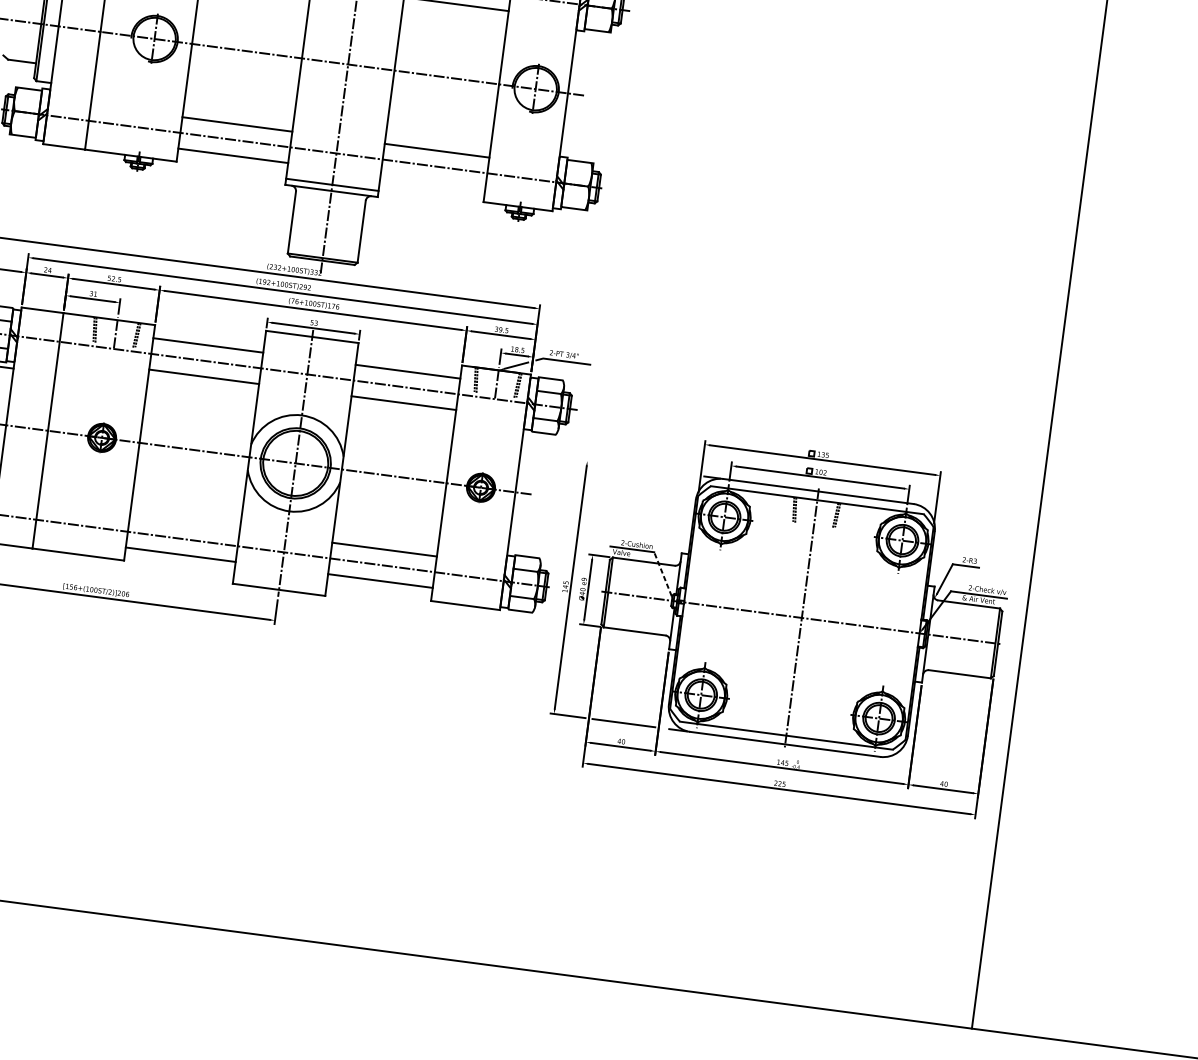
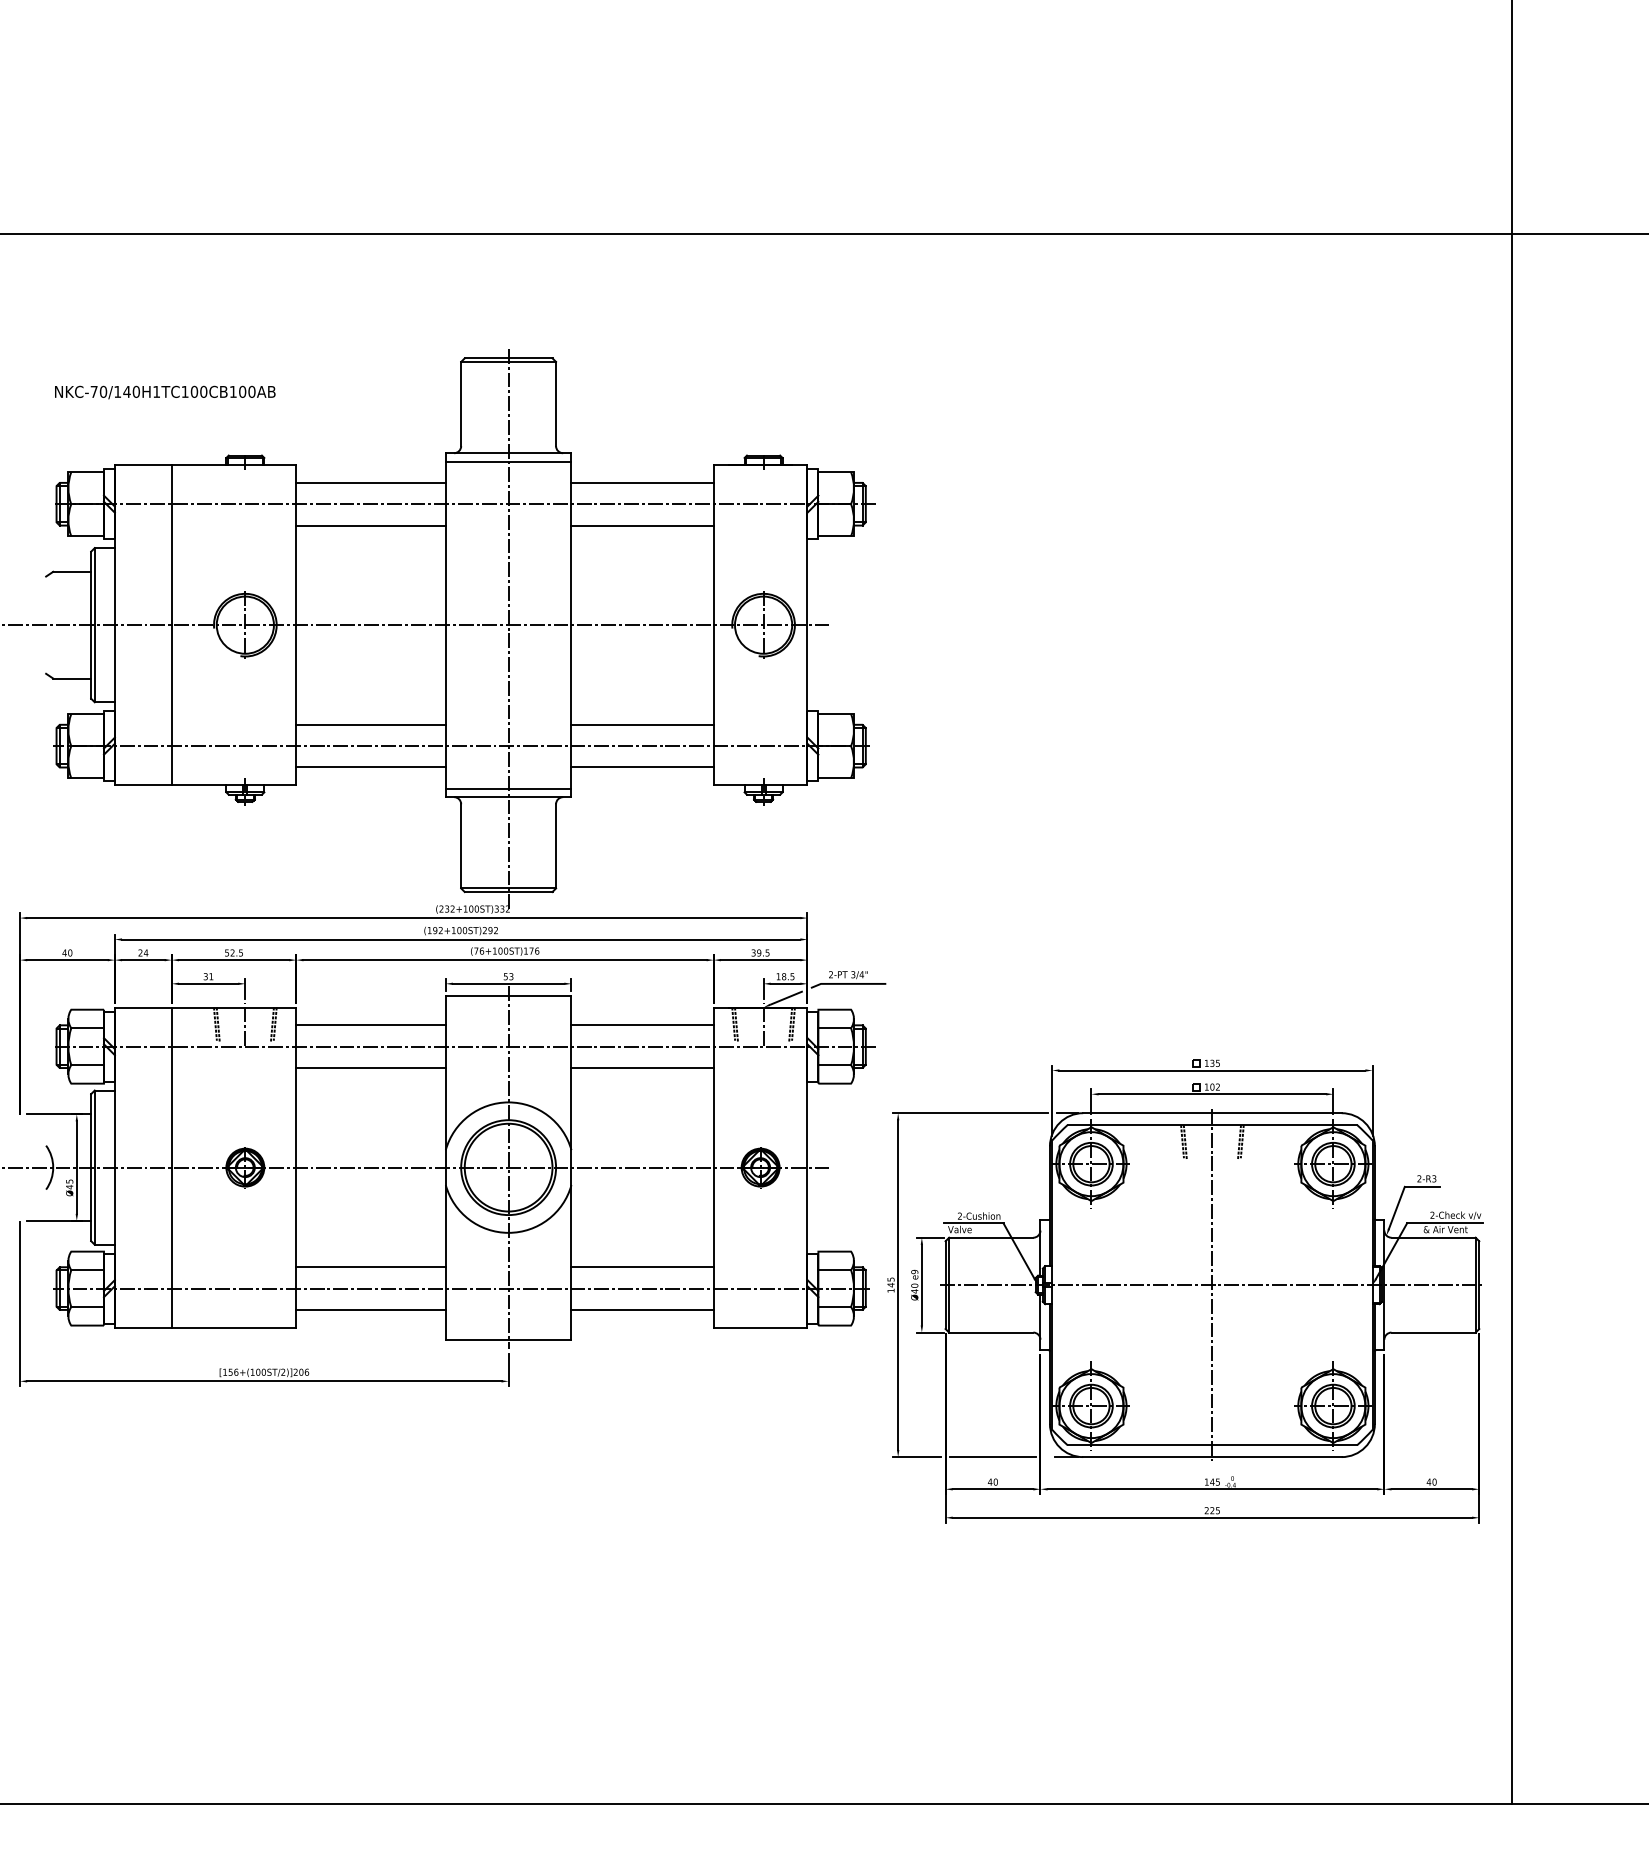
line: (432, 182) -> (642, 767), added
line: (640, 468) -> (970, 1113), added
line: (184, 523) -> (370, 1267), added
line: (663, 574) -> (1019, 1251), dashed -> solid

